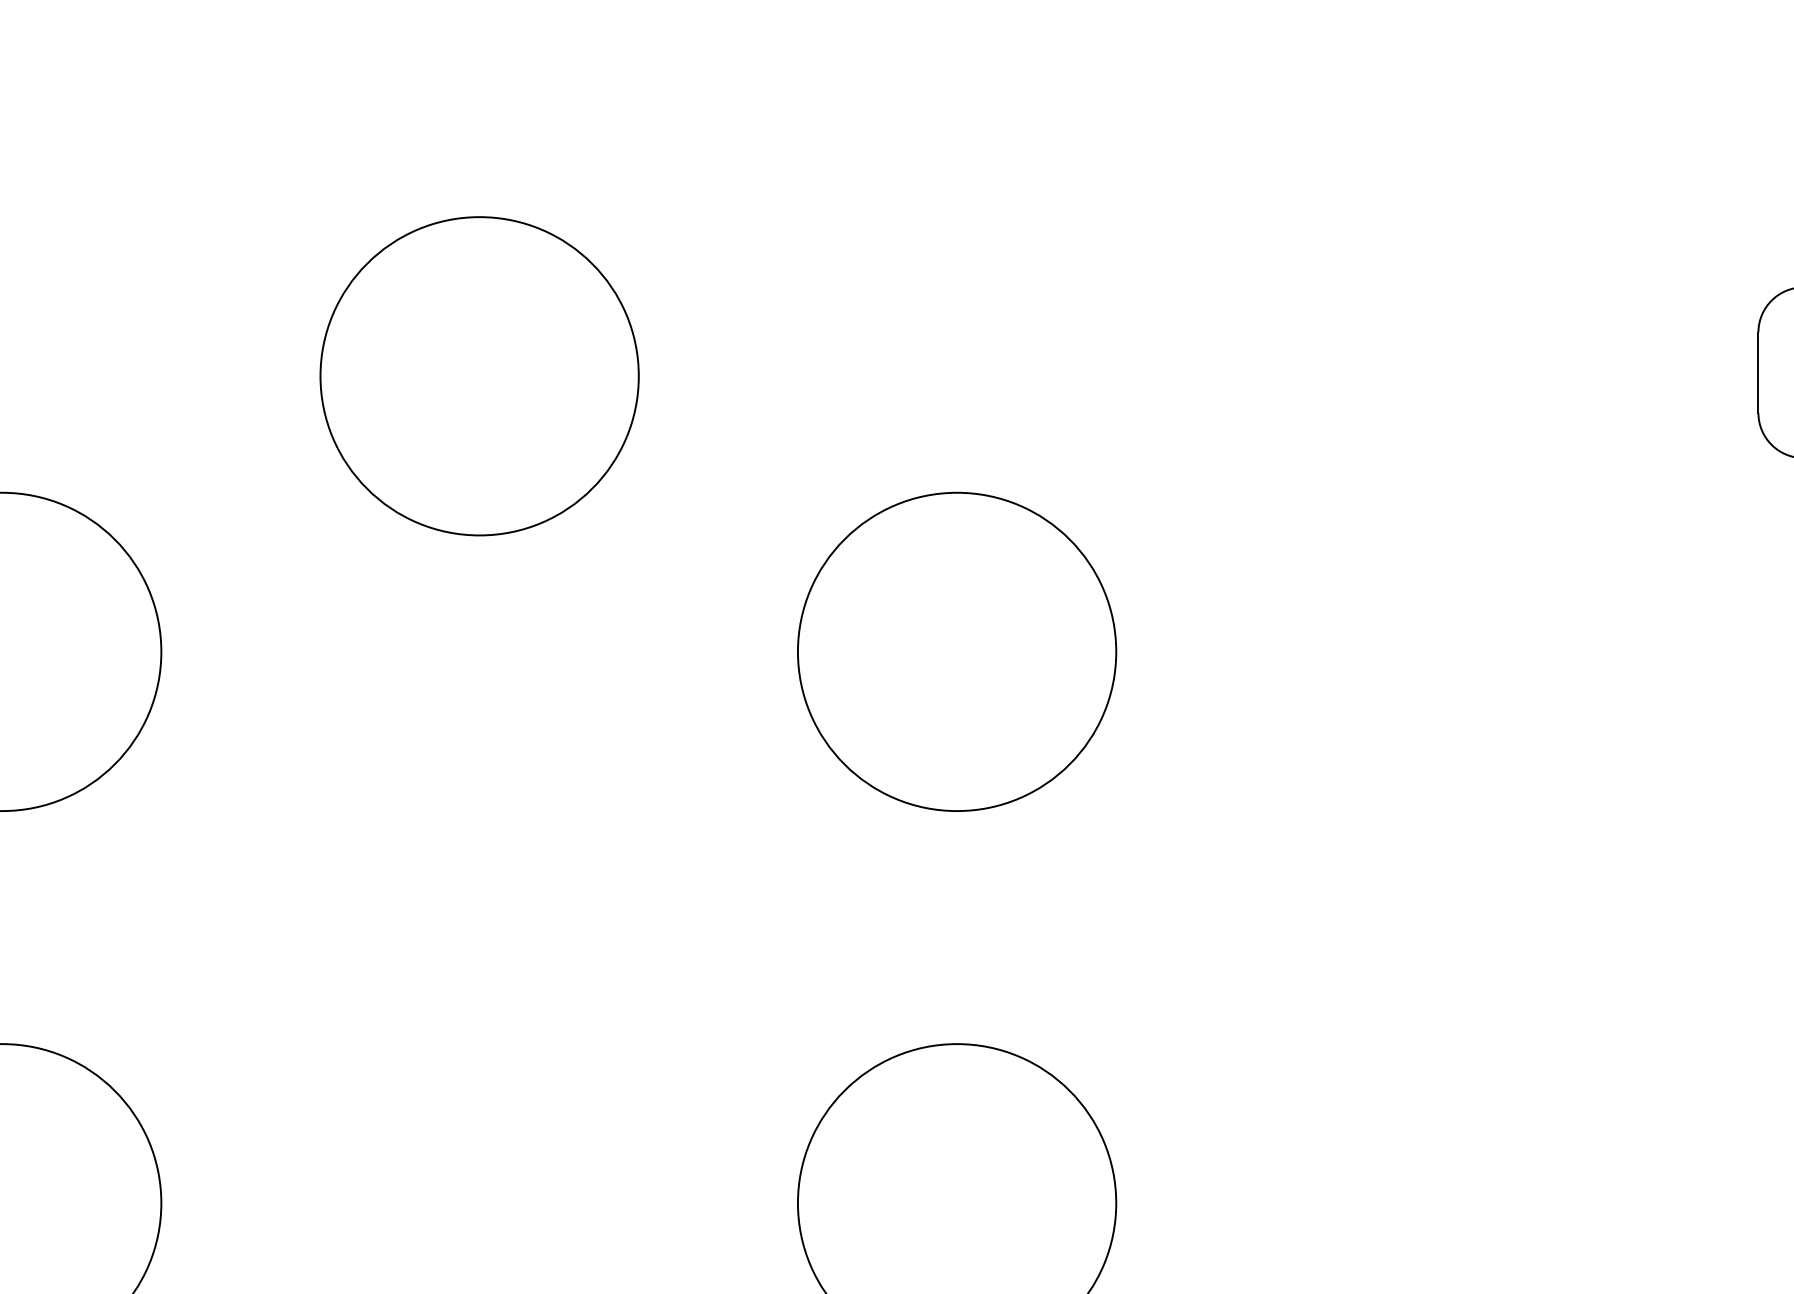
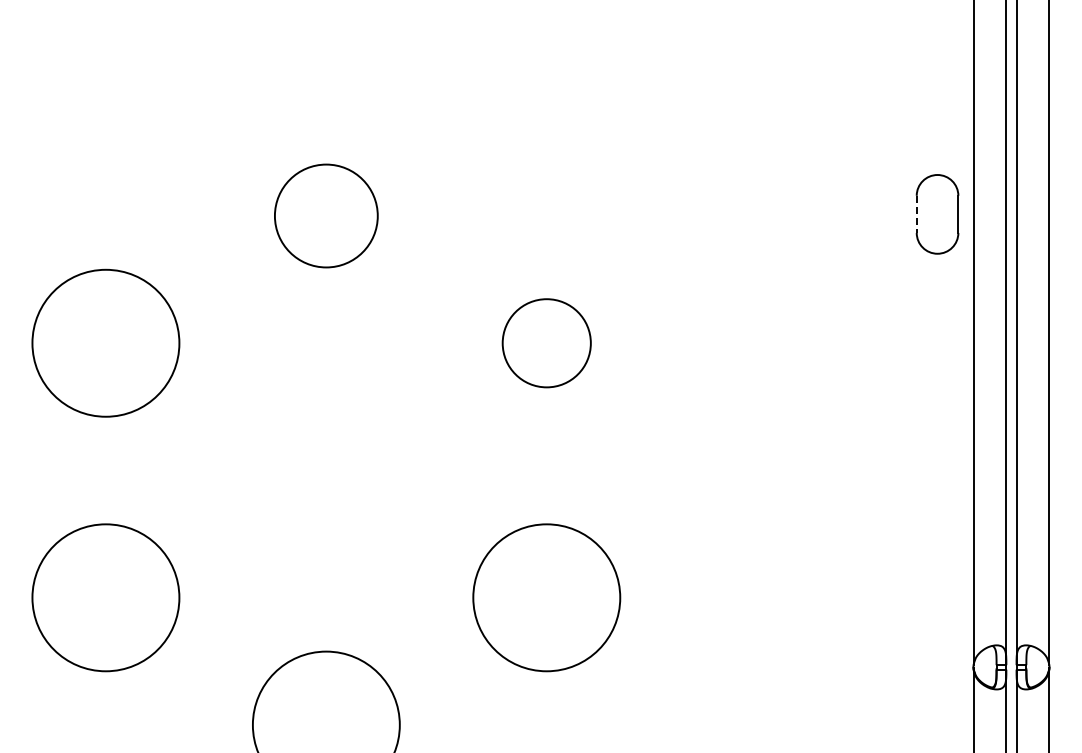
line: (1757, 372) -> (916, 214), solid -> dashed
circle: (477, 375) -> (325, 215), size x0.7
circle: (956, 650) -> (546, 342), size x0.6

